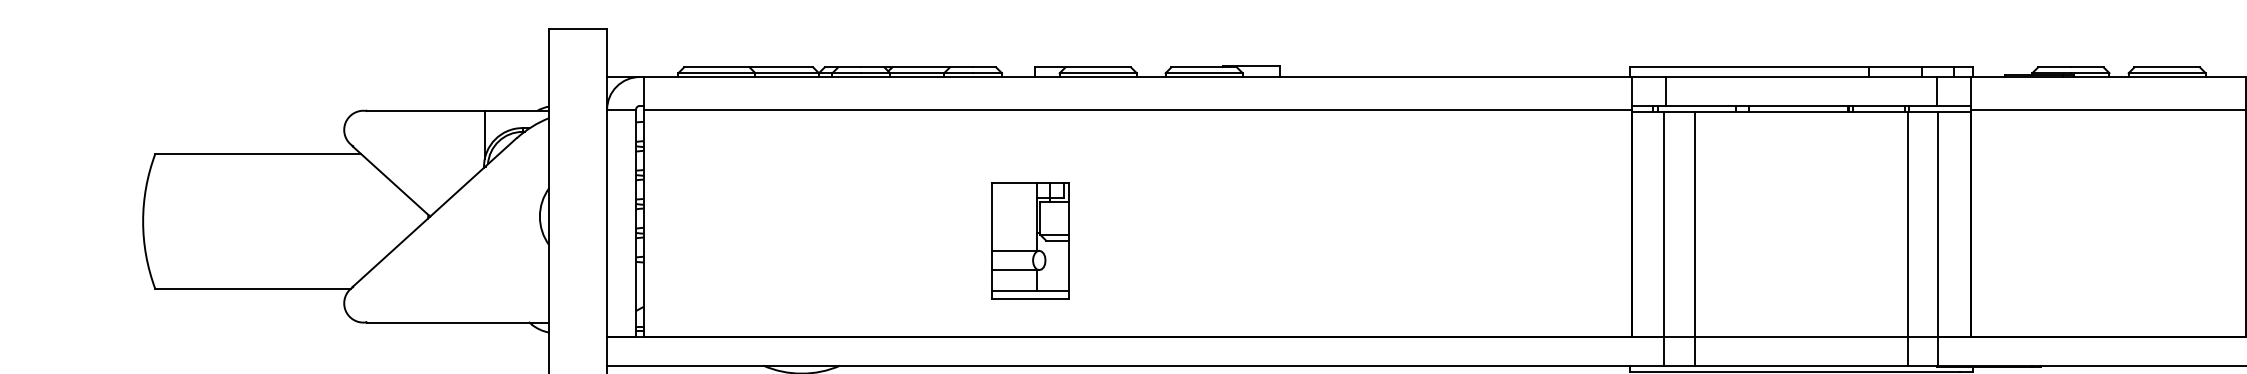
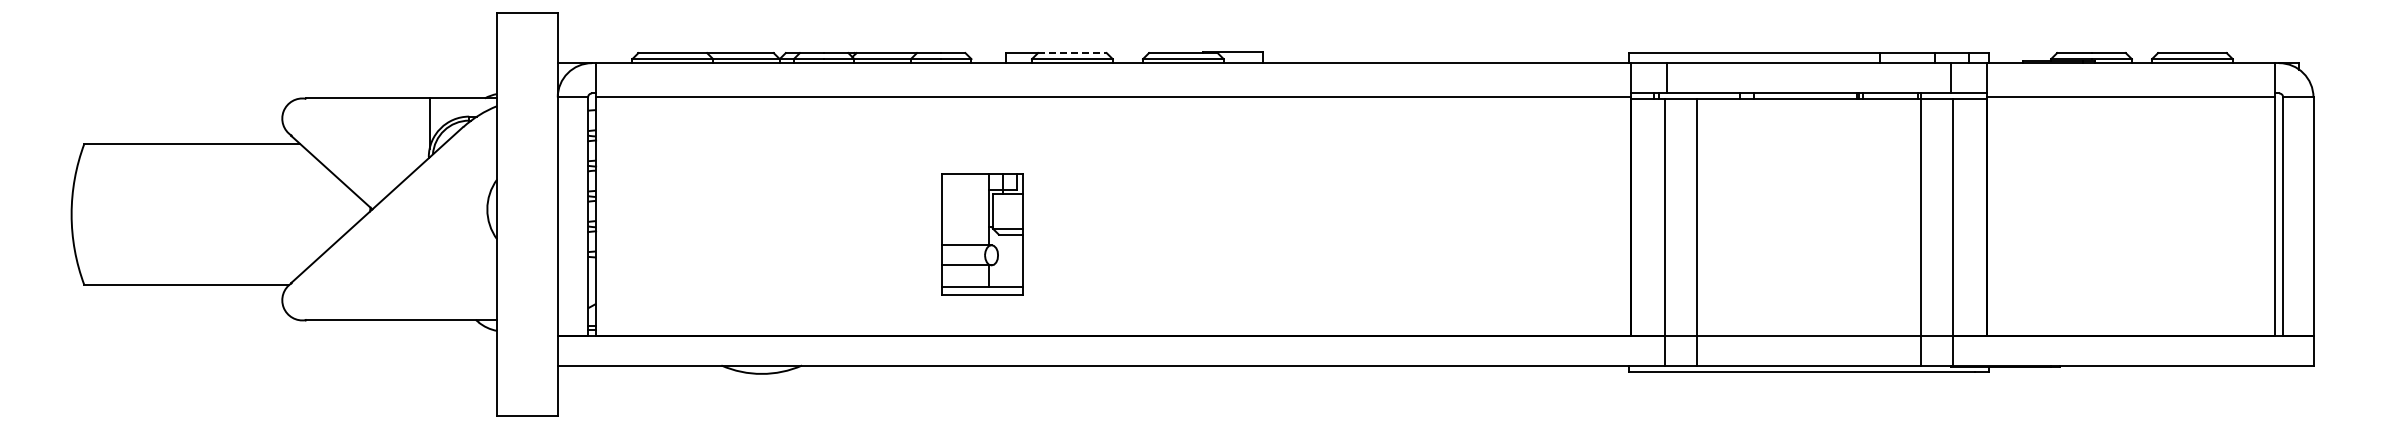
line: (1098, 67) -> (1072, 53), solid -> dashed
part: (1030, 240) -> (982, 234), moved

